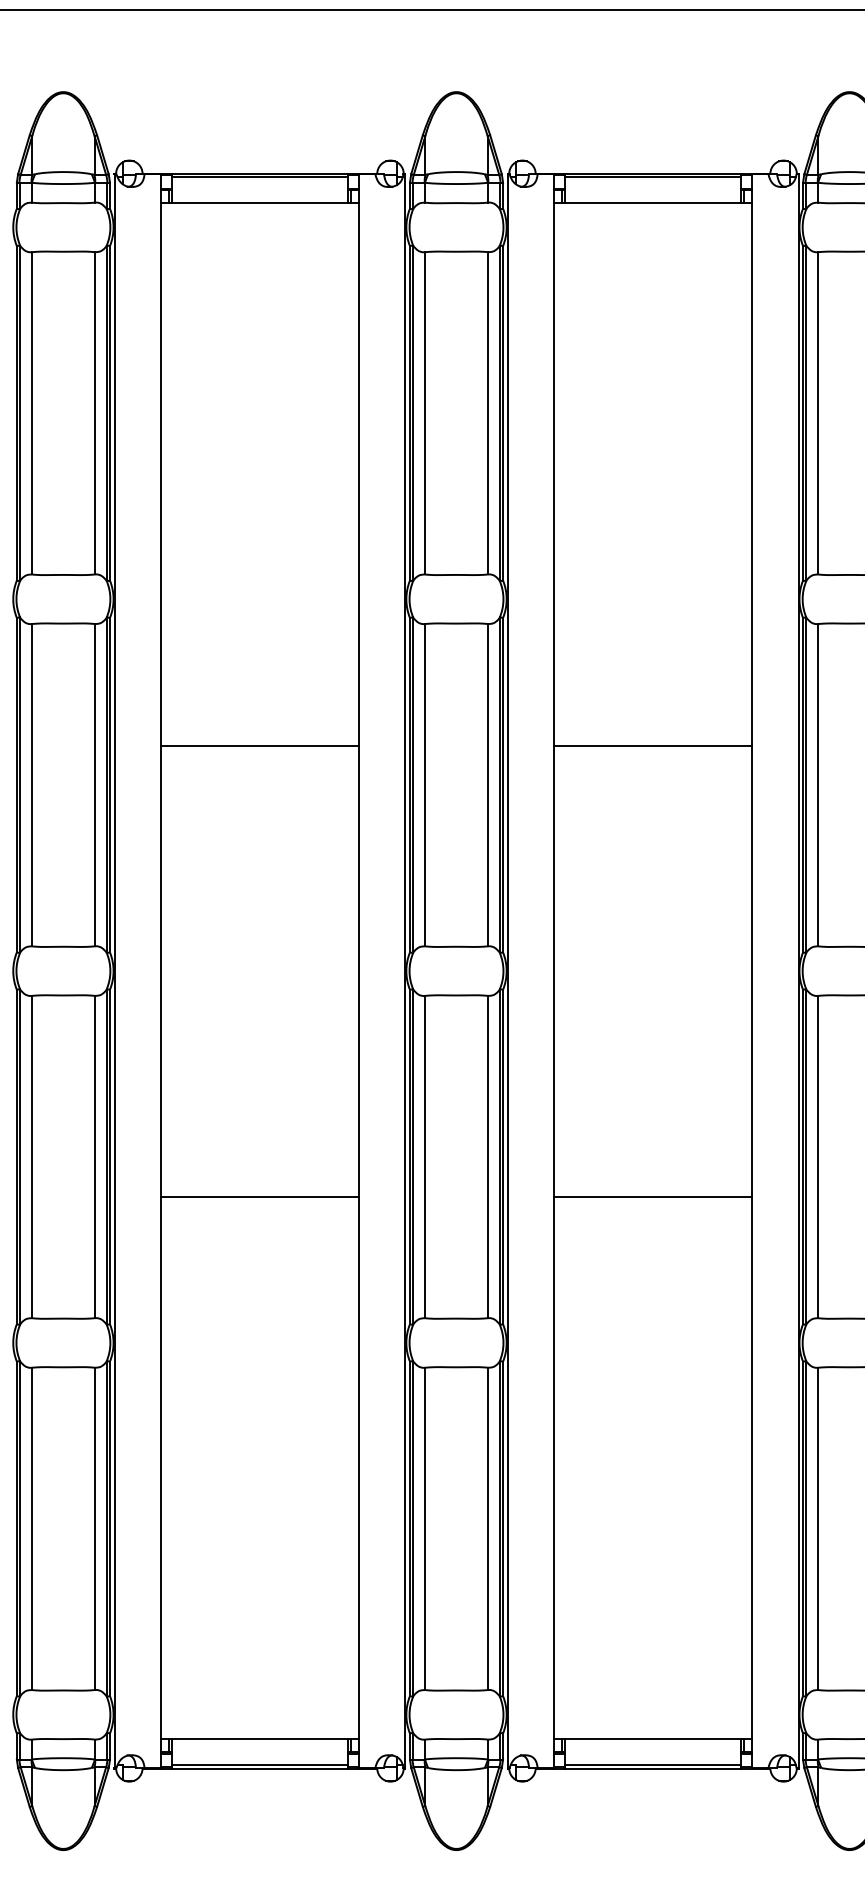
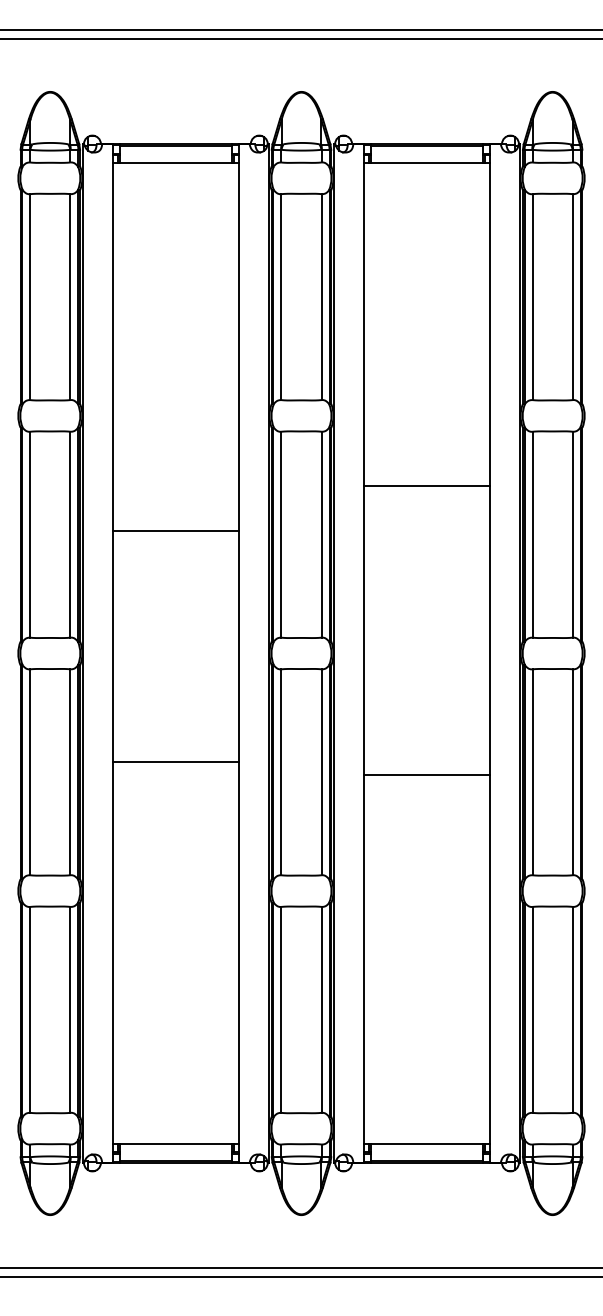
line: (259, 745) -> (175, 531), moved
line: (652, 745) -> (426, 486), moved
line: (259, 1196) -> (175, 761), moved
line: (652, 1196) -> (426, 774), moved

